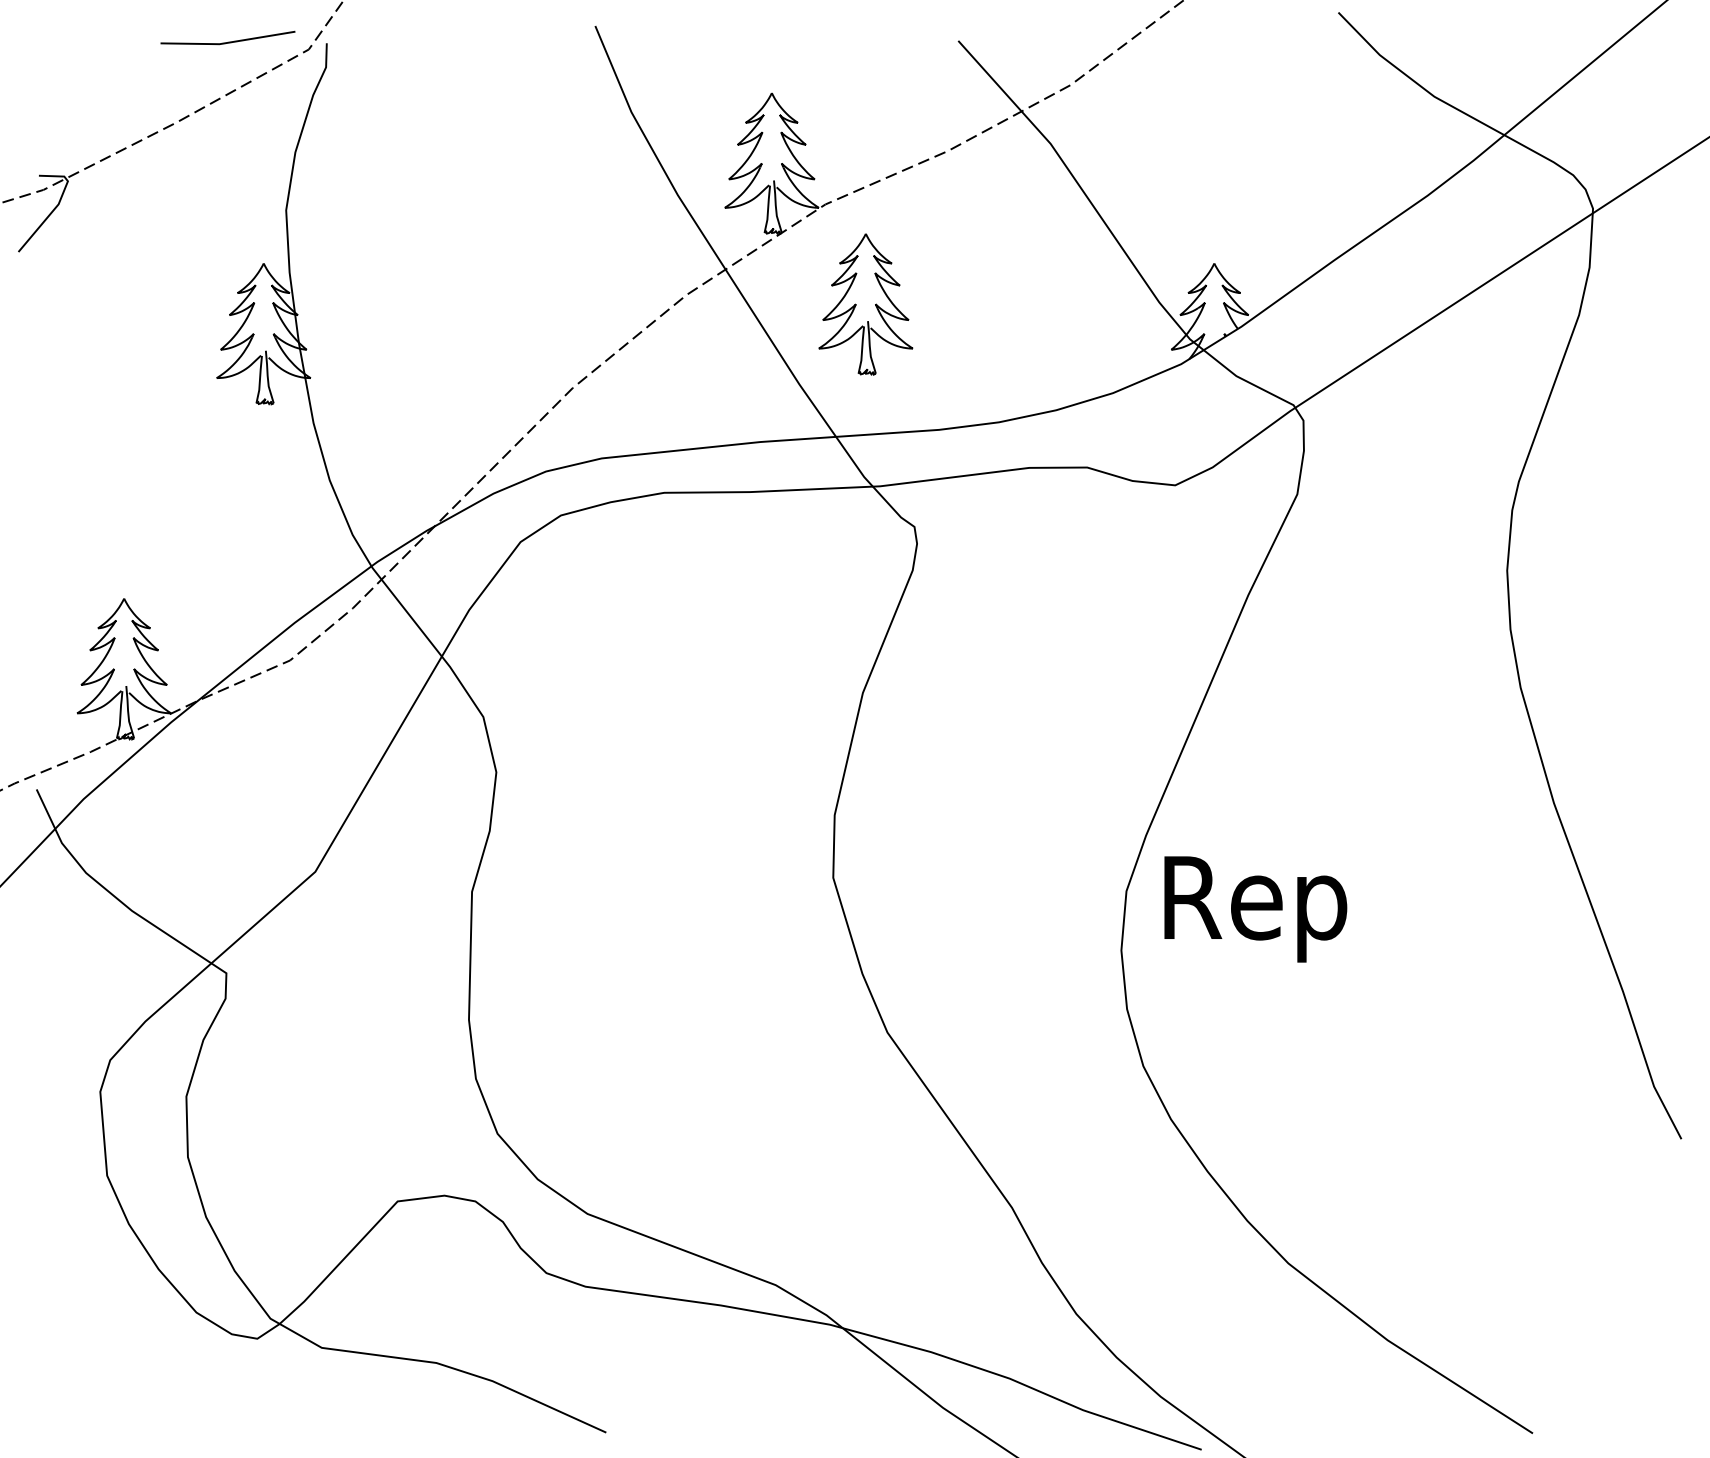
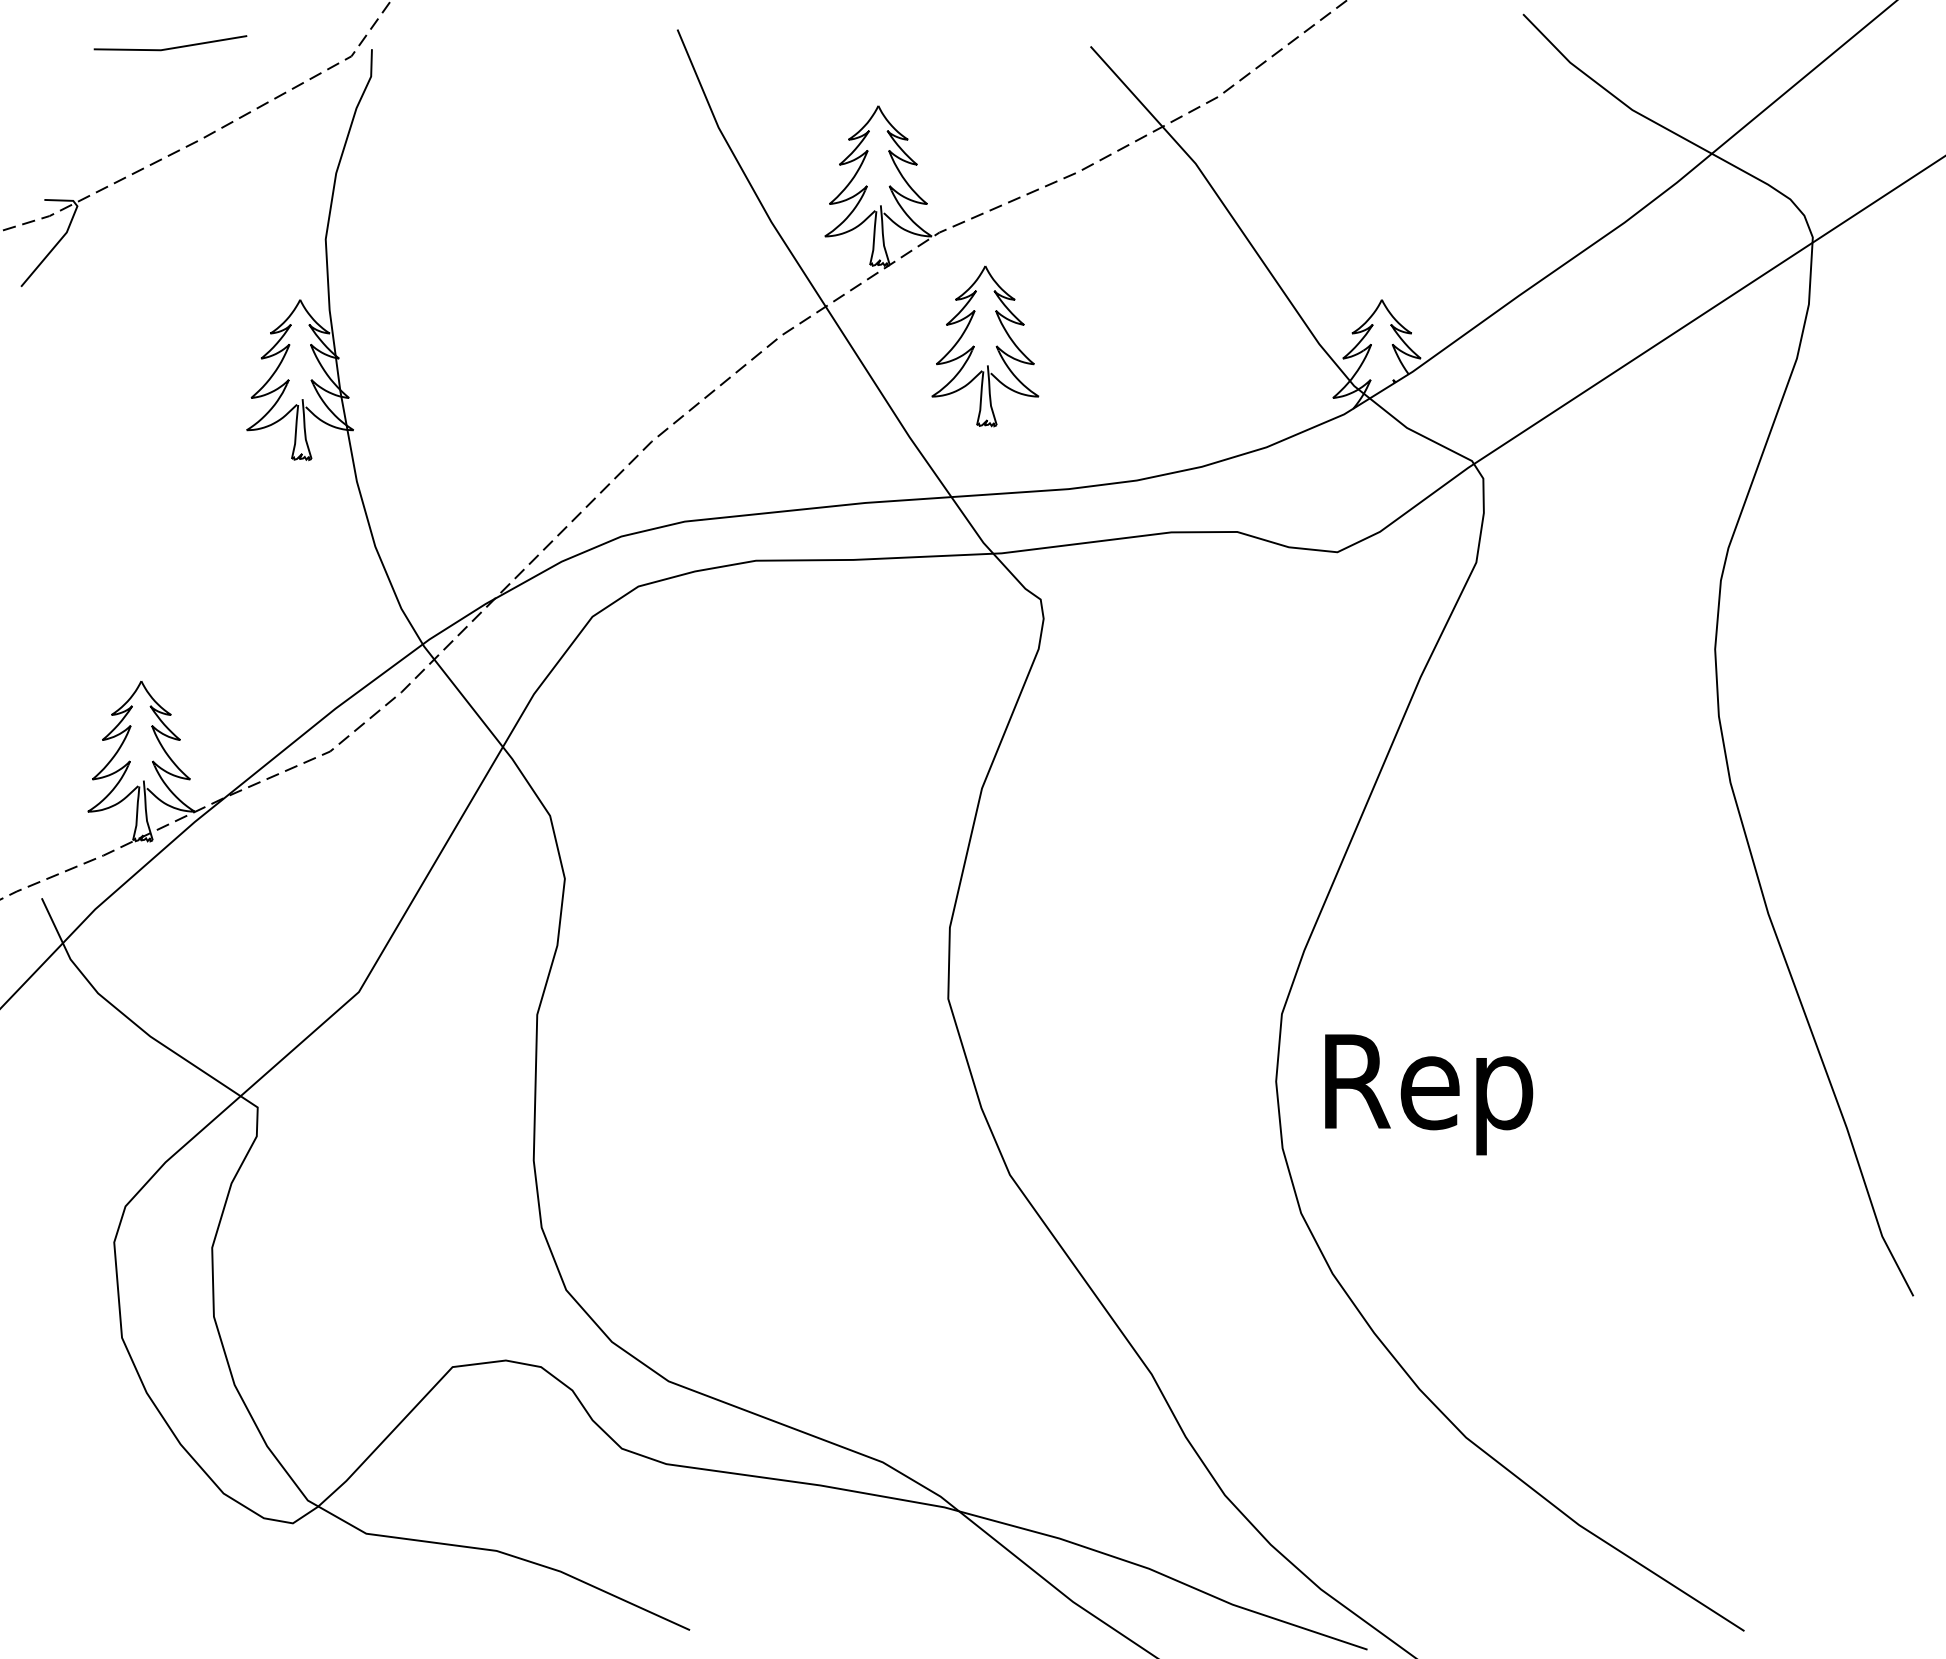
line: (227, 41) -> (170, 47), moved
text: (1256, 909) -> (1429, 1094), moved

